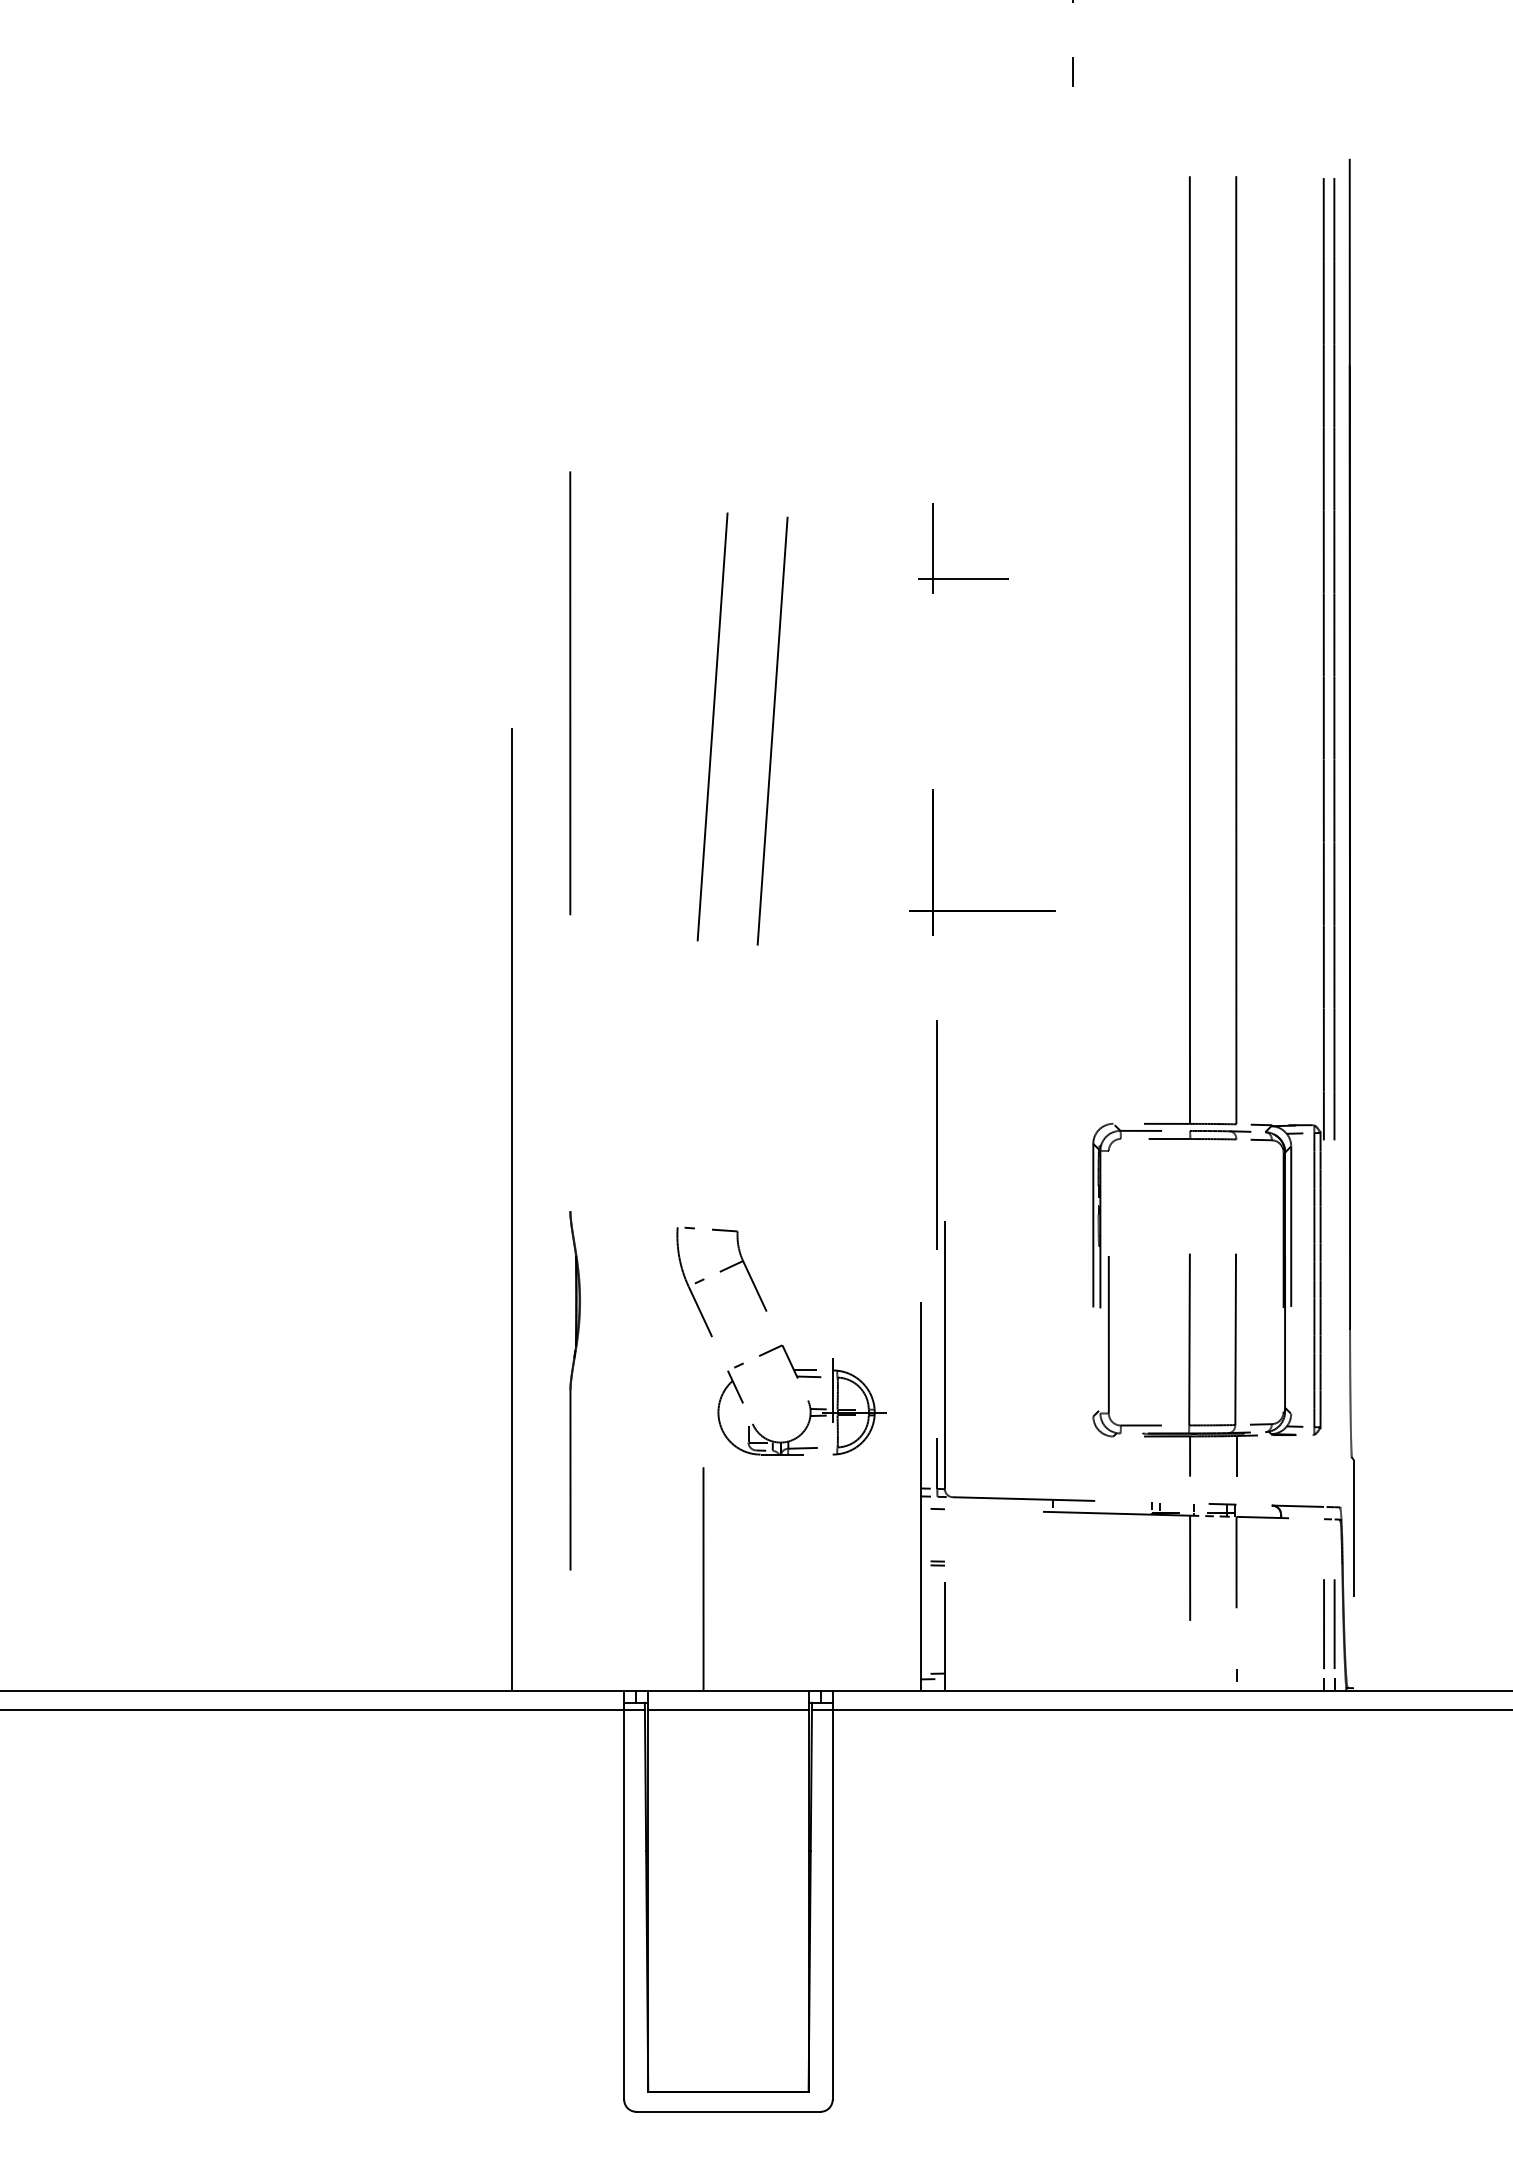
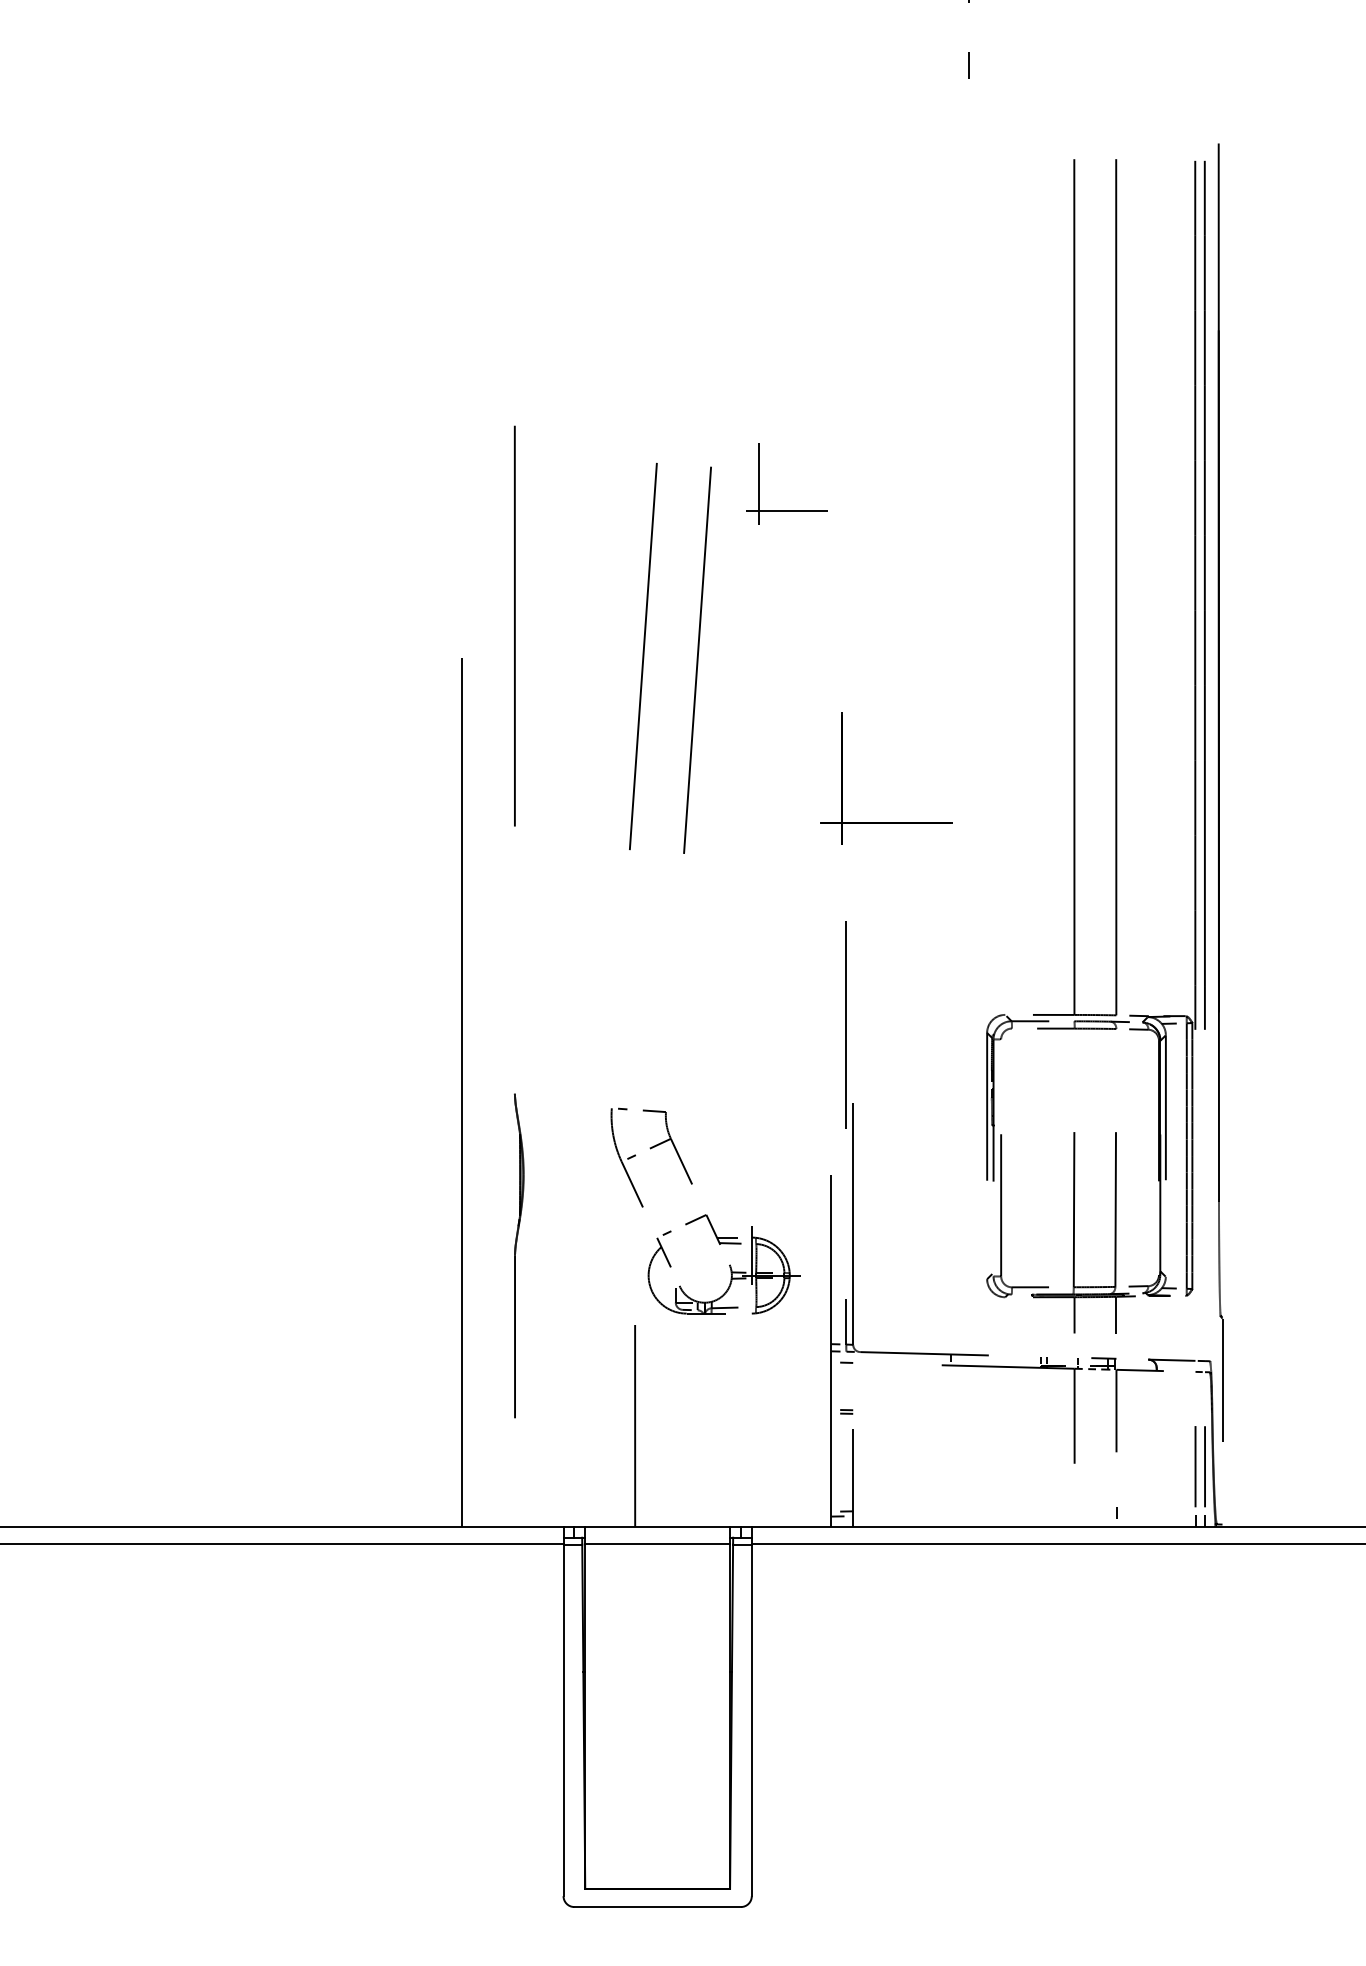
part: (933, 547) -> (759, 483), moved

